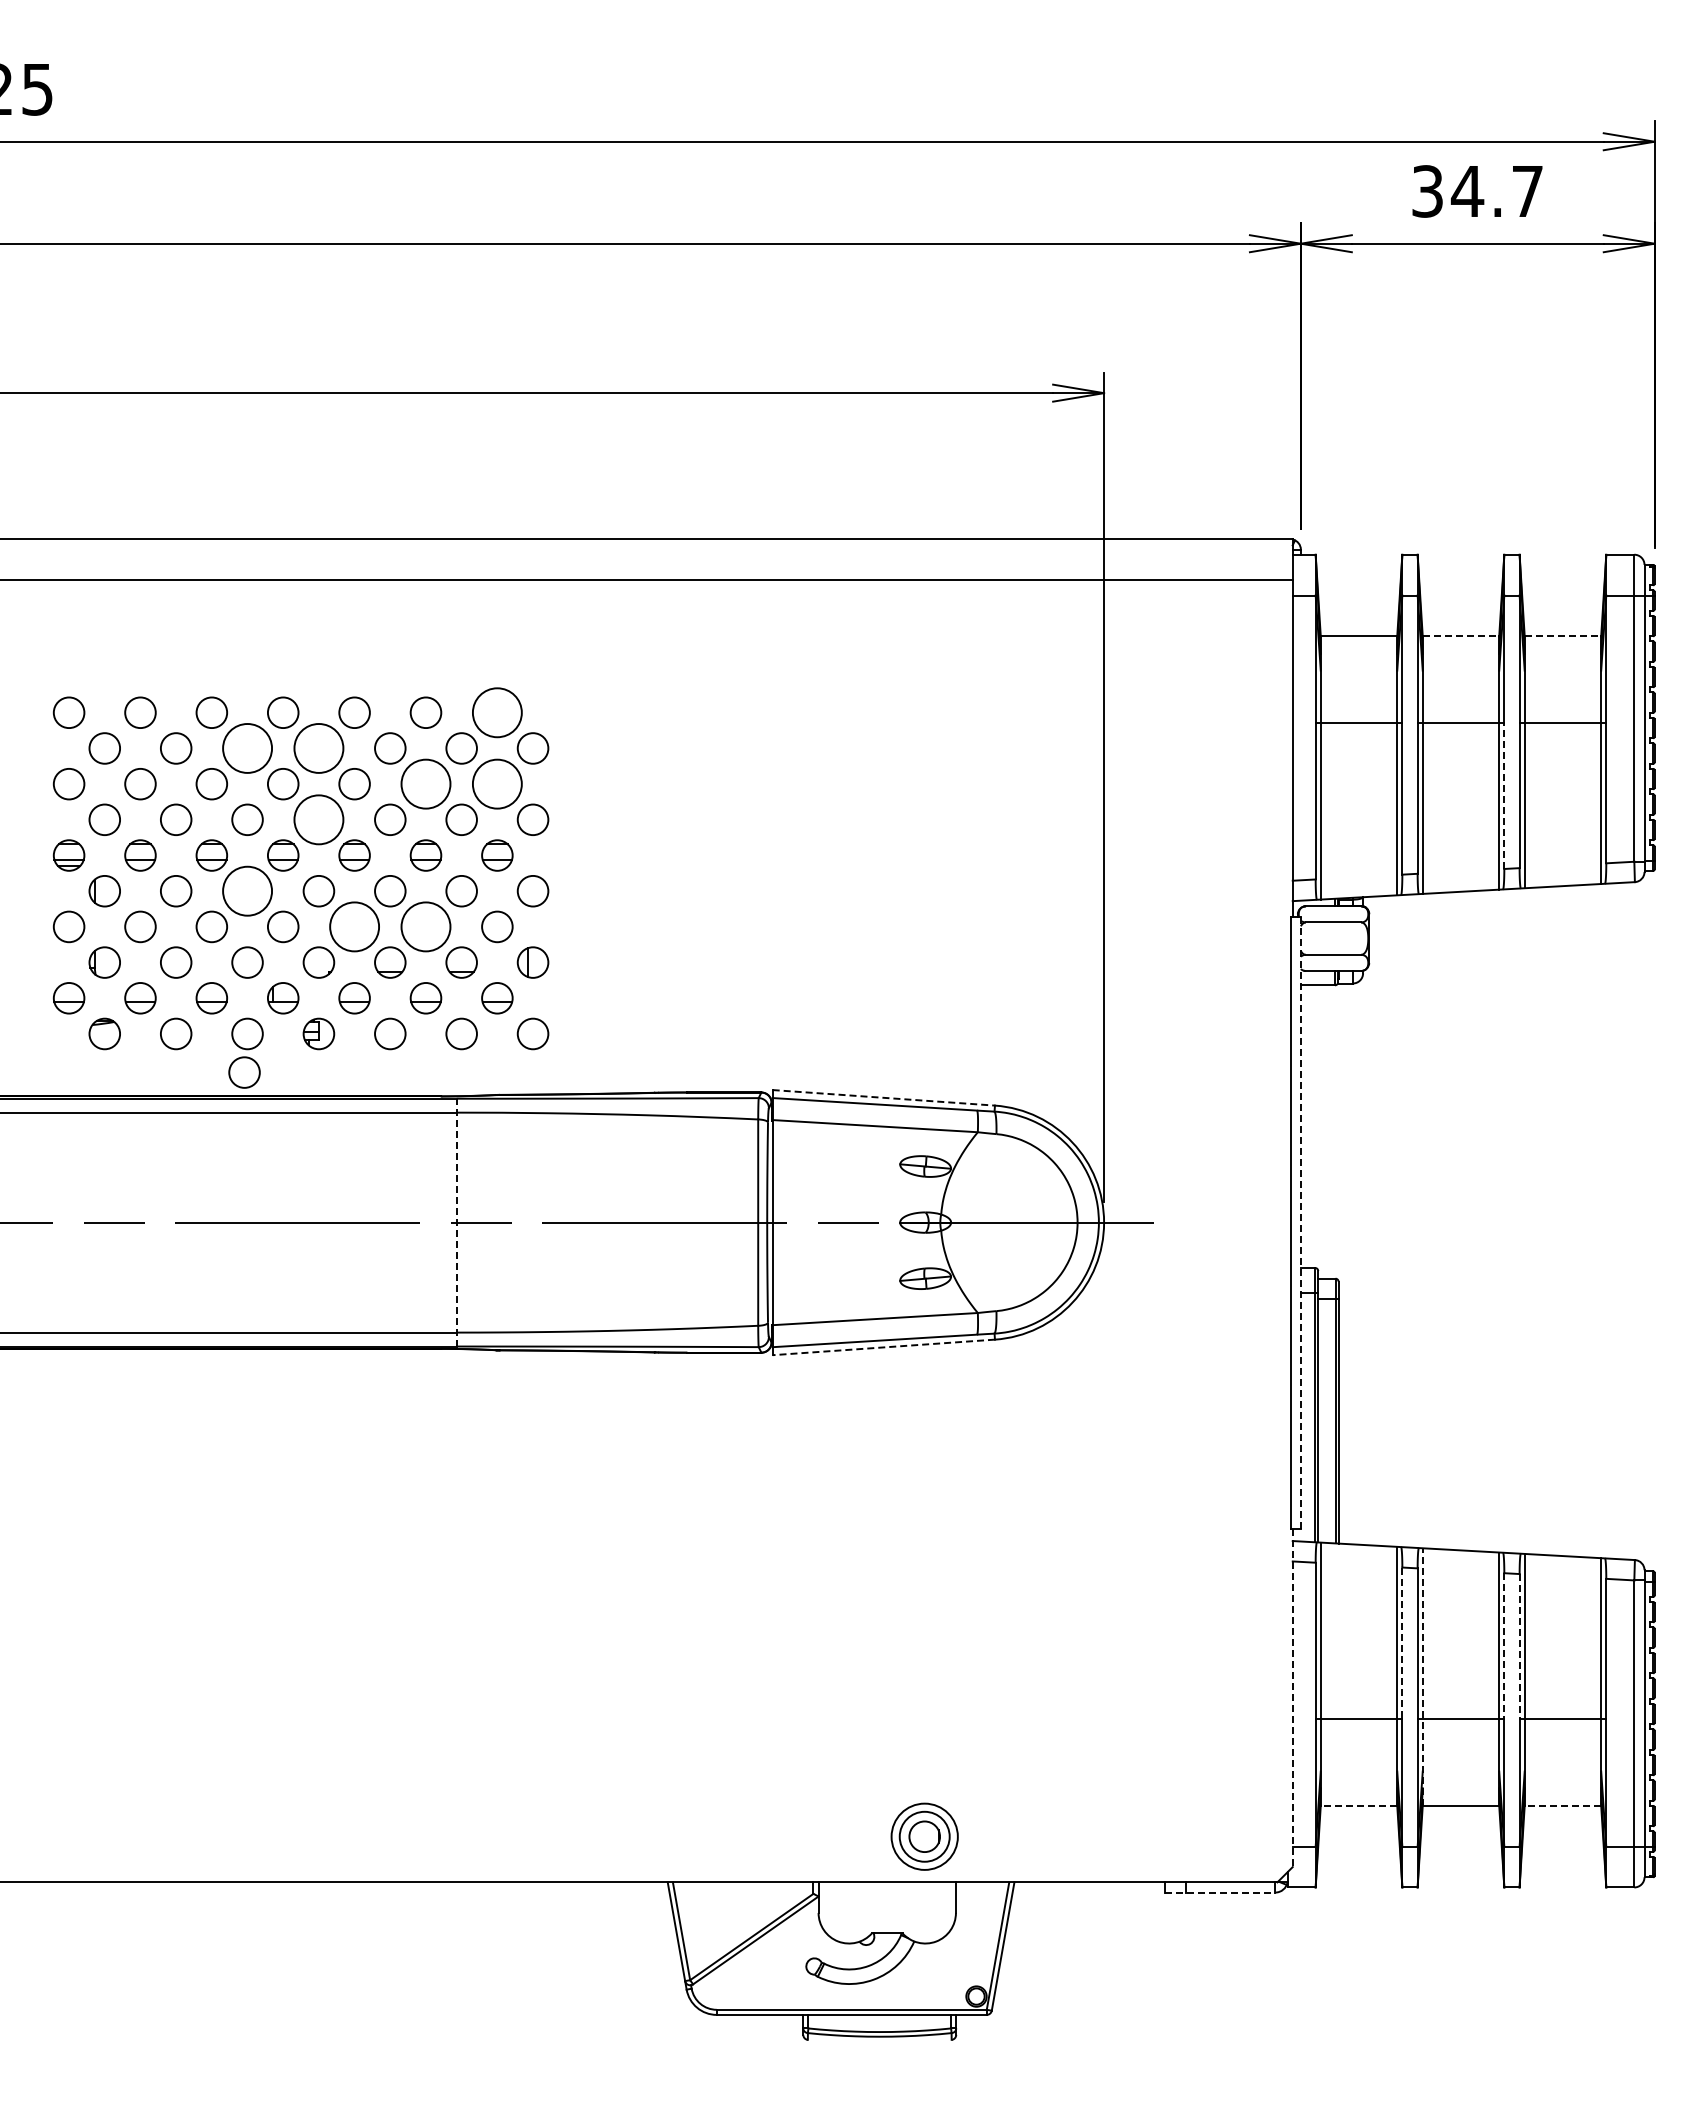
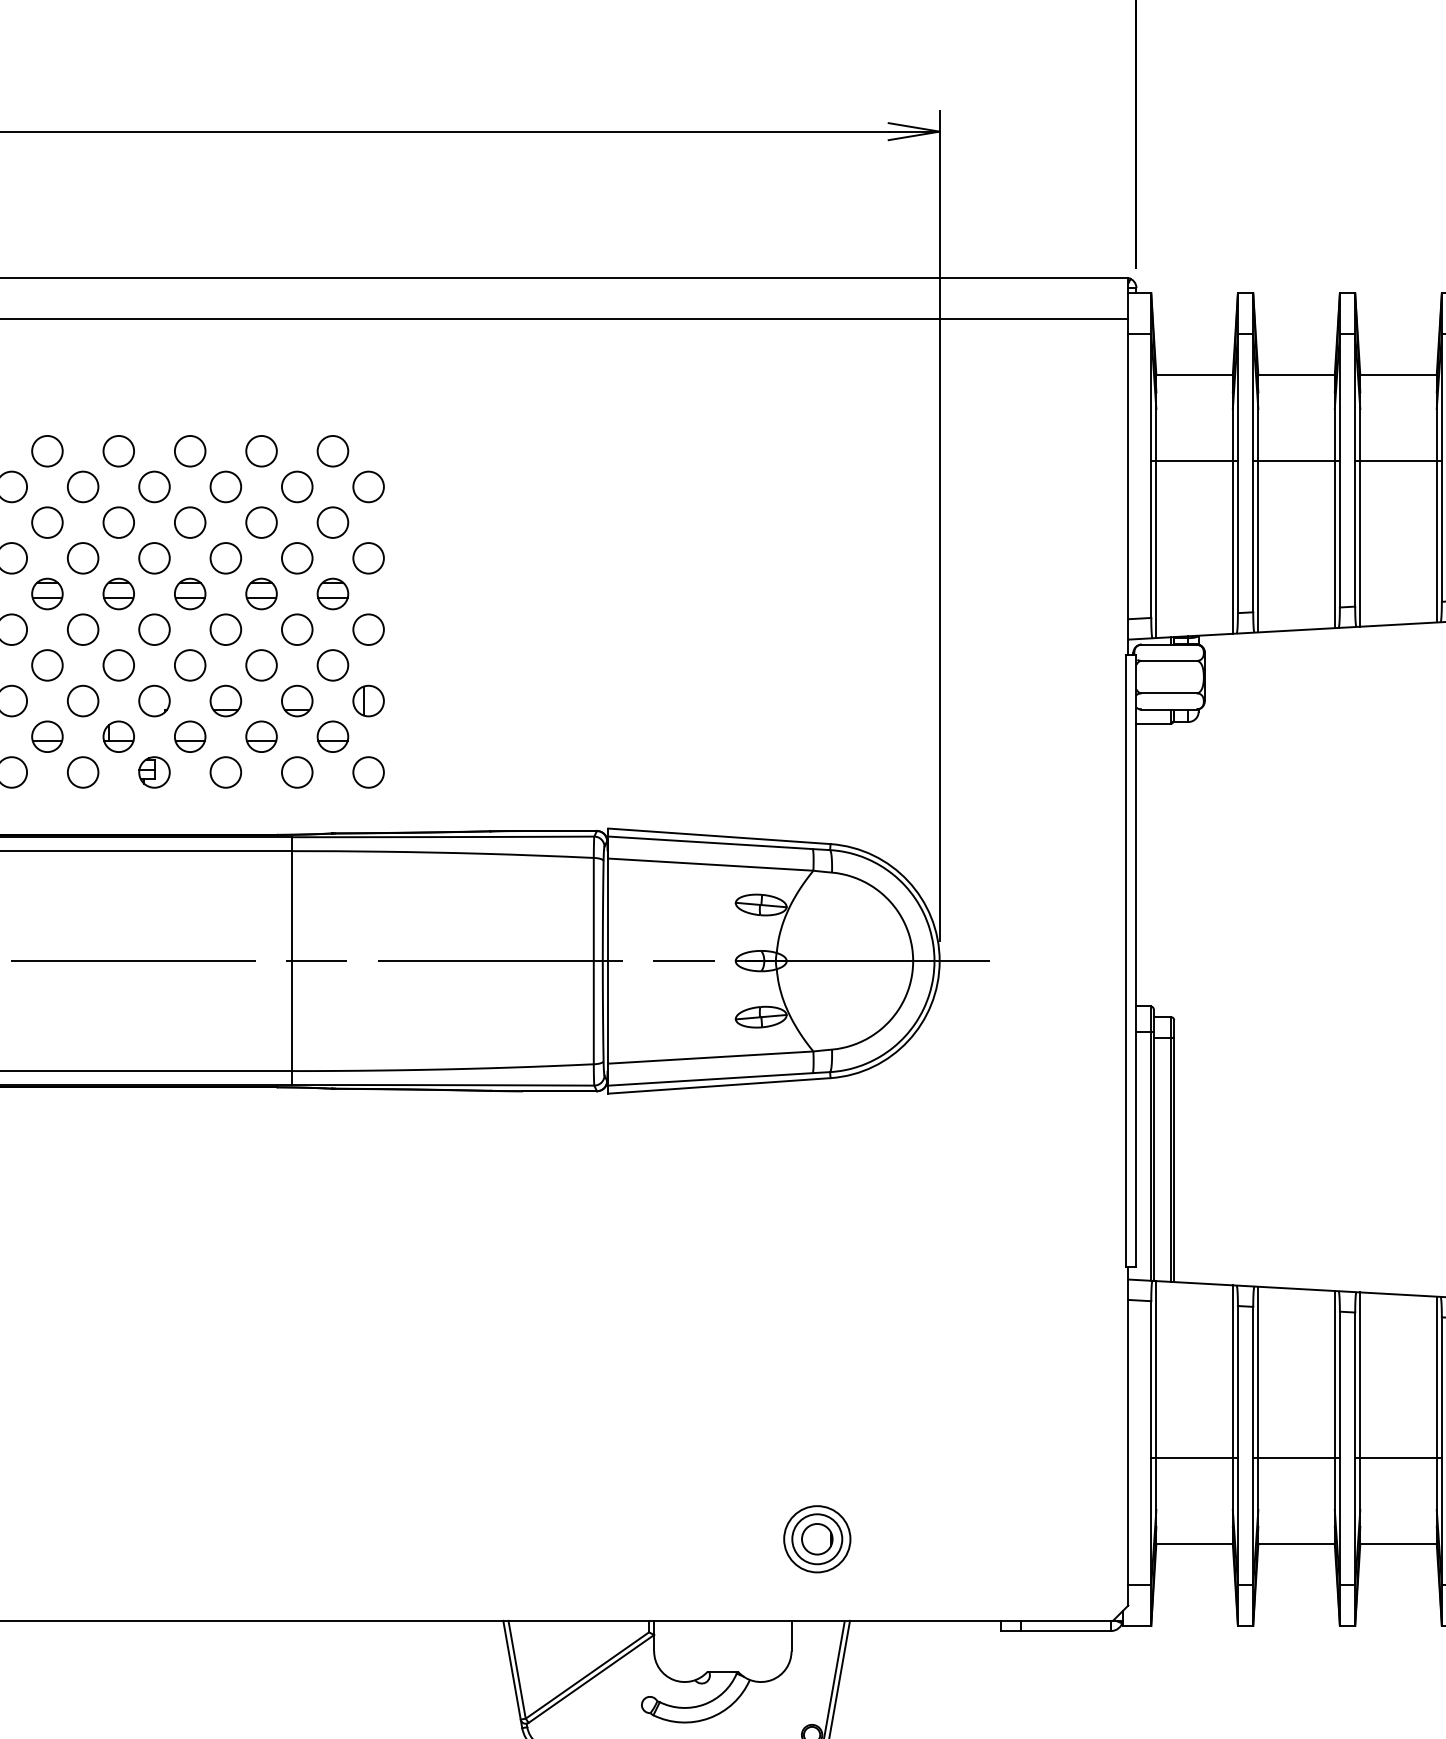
line: (1461, 636) -> (1297, 374), dashed -> solid
line: (1563, 636) -> (1399, 374), dashed -> solid
circle: (497, 712) -> (333, 450), size x0.62
circle: (247, 748) -> (83, 486), size x0.62
circle: (318, 748) -> (154, 486), size x0.62
circle: (425, 783) -> (261, 521), size x0.62
circle: (497, 783) -> (333, 521), size x0.62
line: (1504, 795) -> (1340, 533), dashed -> solid
circle: (318, 819) -> (154, 557), size x0.62
circle: (247, 890) -> (83, 628), size x0.62
circle: (354, 926) -> (190, 664), size x0.62
circle: (425, 926) -> (261, 664), size x0.62
circle: (244, 1072) -> (80, 810), removed
line: (884, 1097) -> (720, 835), dashed -> solid
line: (456, 1222) -> (292, 960), dashed -> solid
line: (1300, 1222) -> (1136, 960), dashed -> solid
line: (883, 1347) -> (719, 1085), dashed -> solid
line: (1402, 1643) -> (1238, 1381), dashed -> solid
line: (1504, 1646) -> (1340, 1384), dashed -> solid
line: (1519, 1646) -> (1355, 1384), dashed -> solid
line: (1422, 1677) -> (1258, 1415), dashed -> solid
line: (1292, 1698) -> (1128, 1436), dashed -> solid
line: (1358, 1805) -> (1194, 1543), dashed -> solid
line: (1562, 1805) -> (1398, 1543), dashed -> solid
part: (924, 1836) -> (817, 1538), moved
line: (1220, 1892) -> (1056, 1630), dashed -> solid

